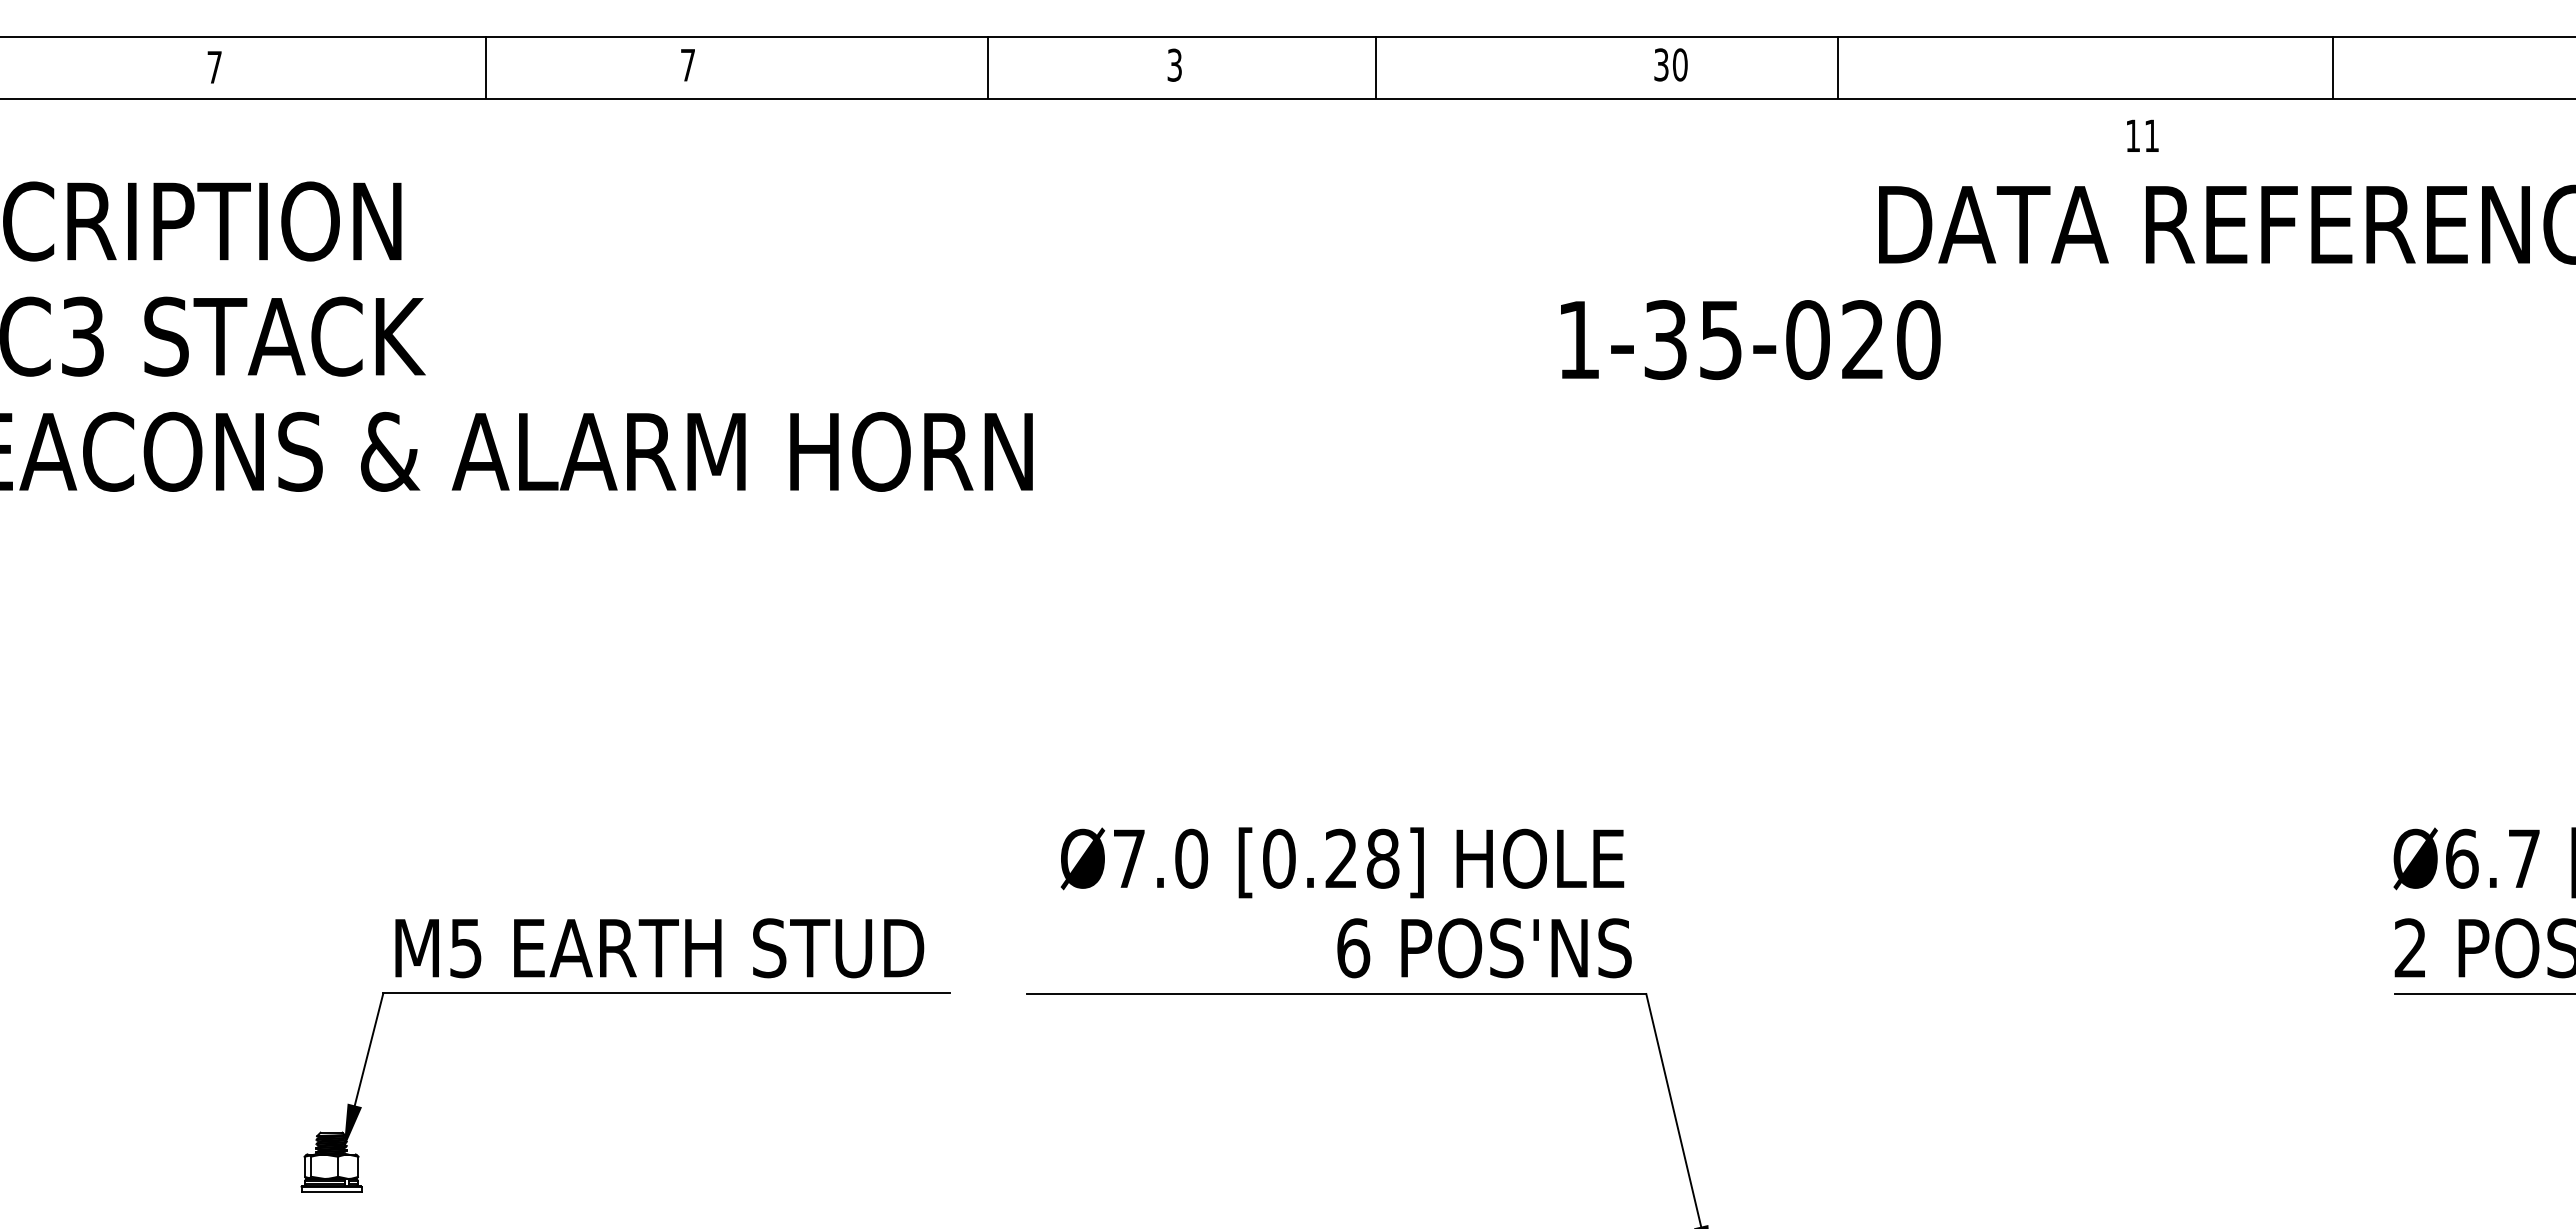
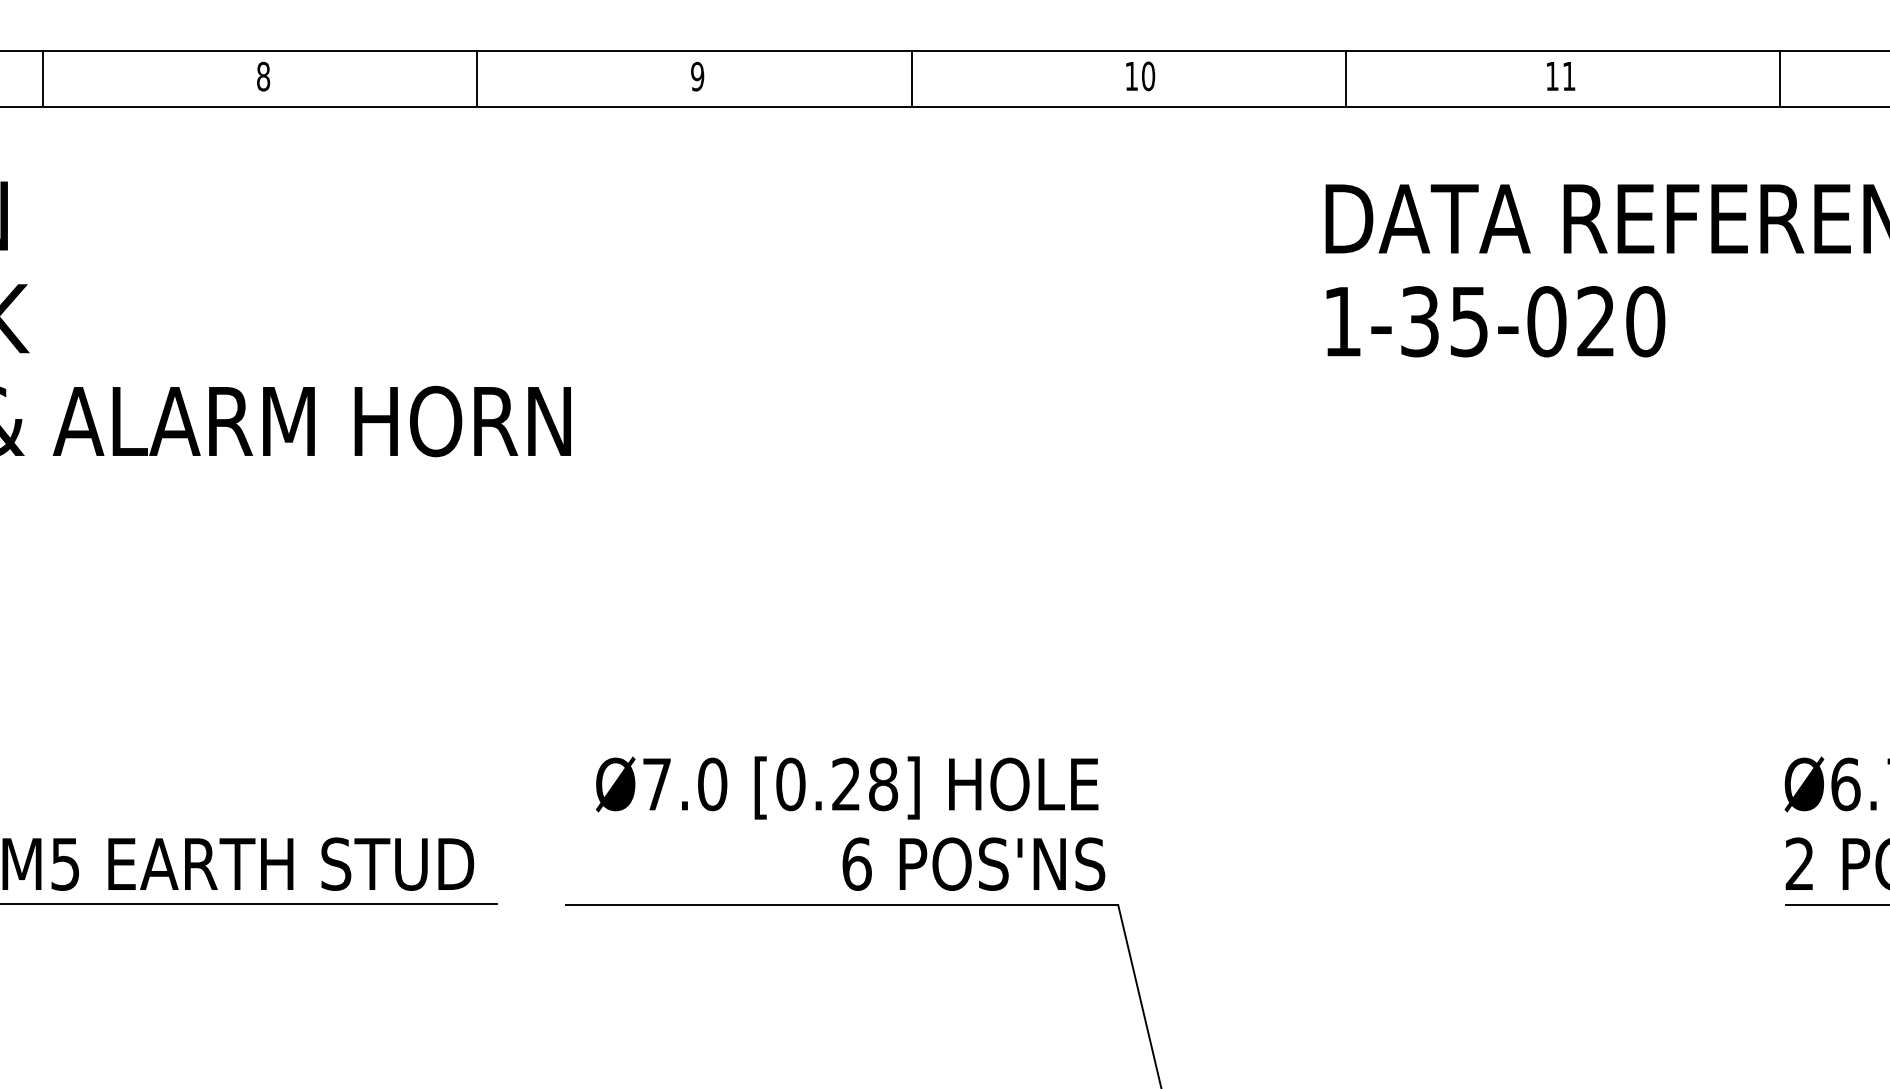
text: (687, 64) -> (263, 75), 7 -> 8
text: (1174, 64) -> (697, 75), 3 -> 9
text: (1661, 64) -> (1131, 75), 30 -> 10
line: (486, 66) -> (43, 77), moved
line: (987, 66) -> (477, 77), moved
line: (1375, 66) -> (911, 77), moved
line: (1838, 66) -> (1345, 77), moved
line: (2333, 66) -> (1780, 77), moved
text: (2142, 135) -> (1560, 75), moved
text: (1750, 340) -> (1495, 322), moved

